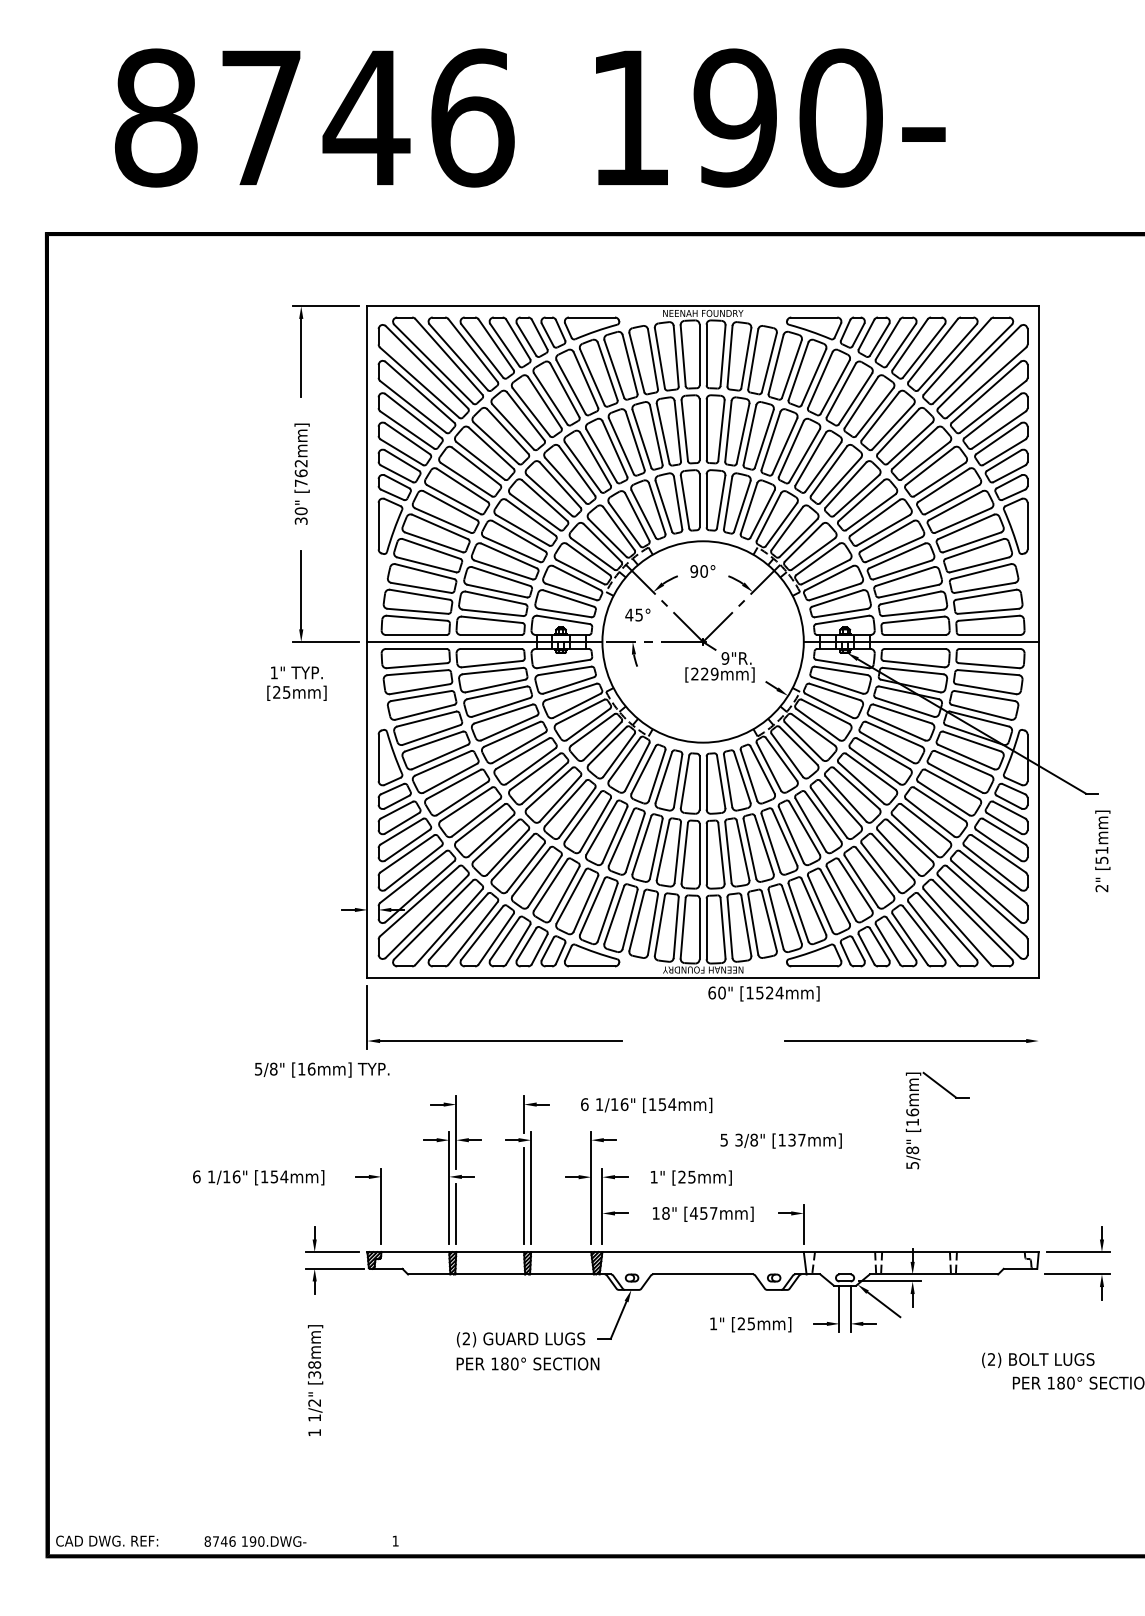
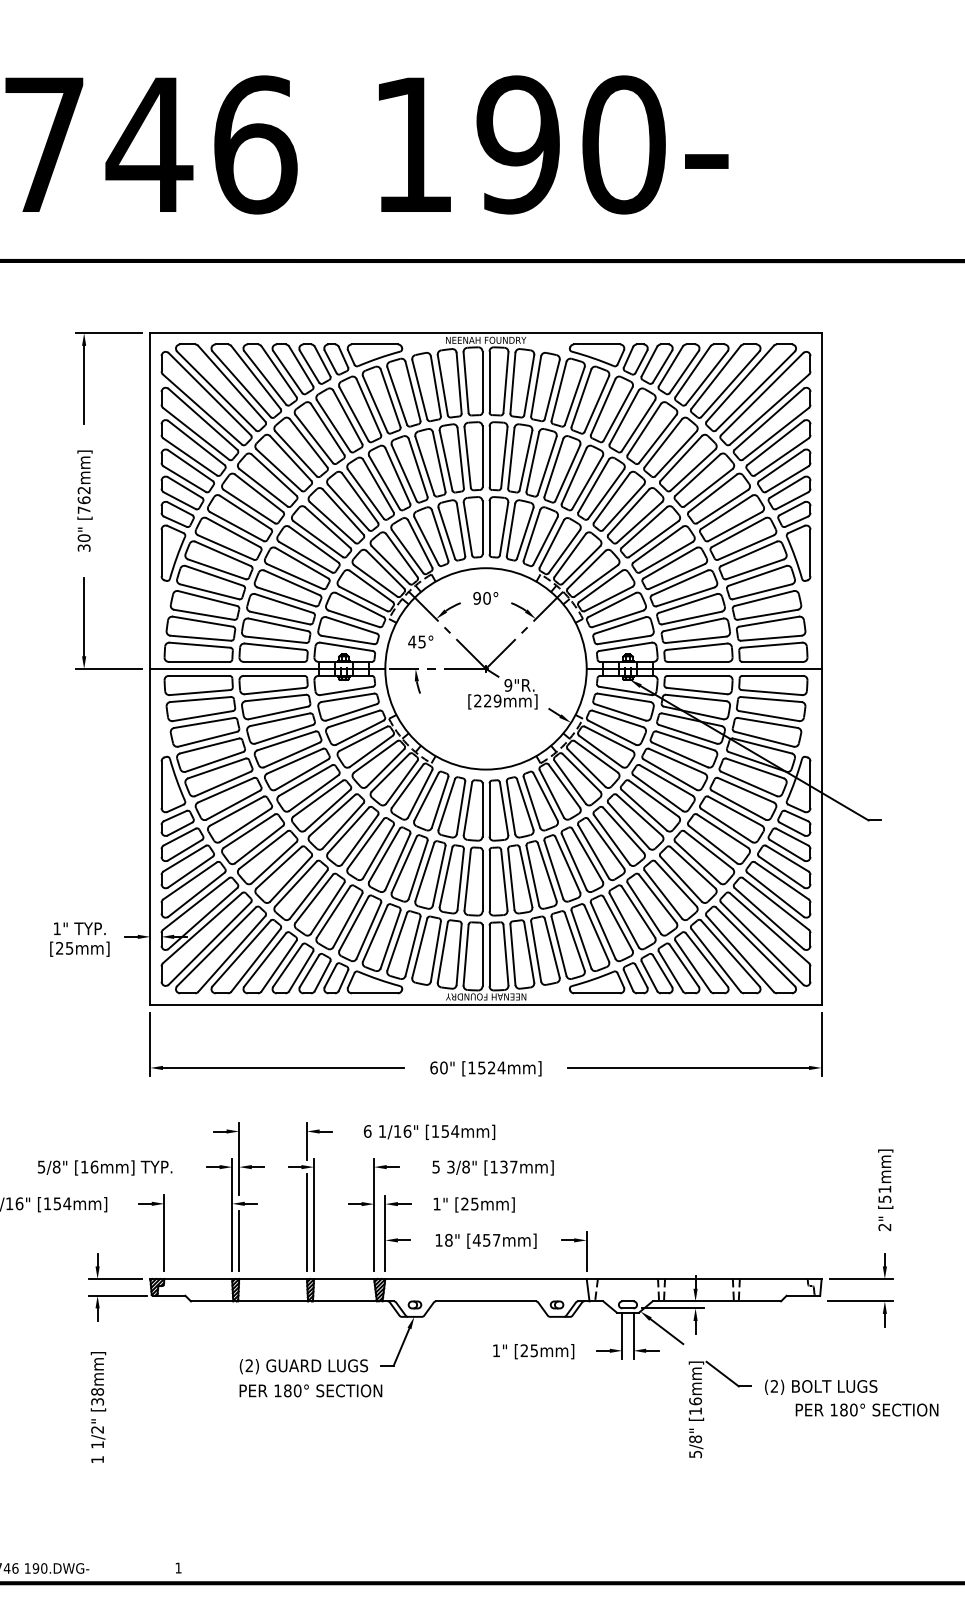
text: (296, 683) -> (79, 939), moved
text: (1102, 851) -> (885, 1190), moved
text: (763, 993) -> (485, 1068), moved
line: (1038, 1017) -> (821, 1044), added
text: (322, 1069) -> (105, 1167), moved
part: (921, 1129) -> (704, 1418), moved
text: (780, 1140) -> (492, 1167), moved

